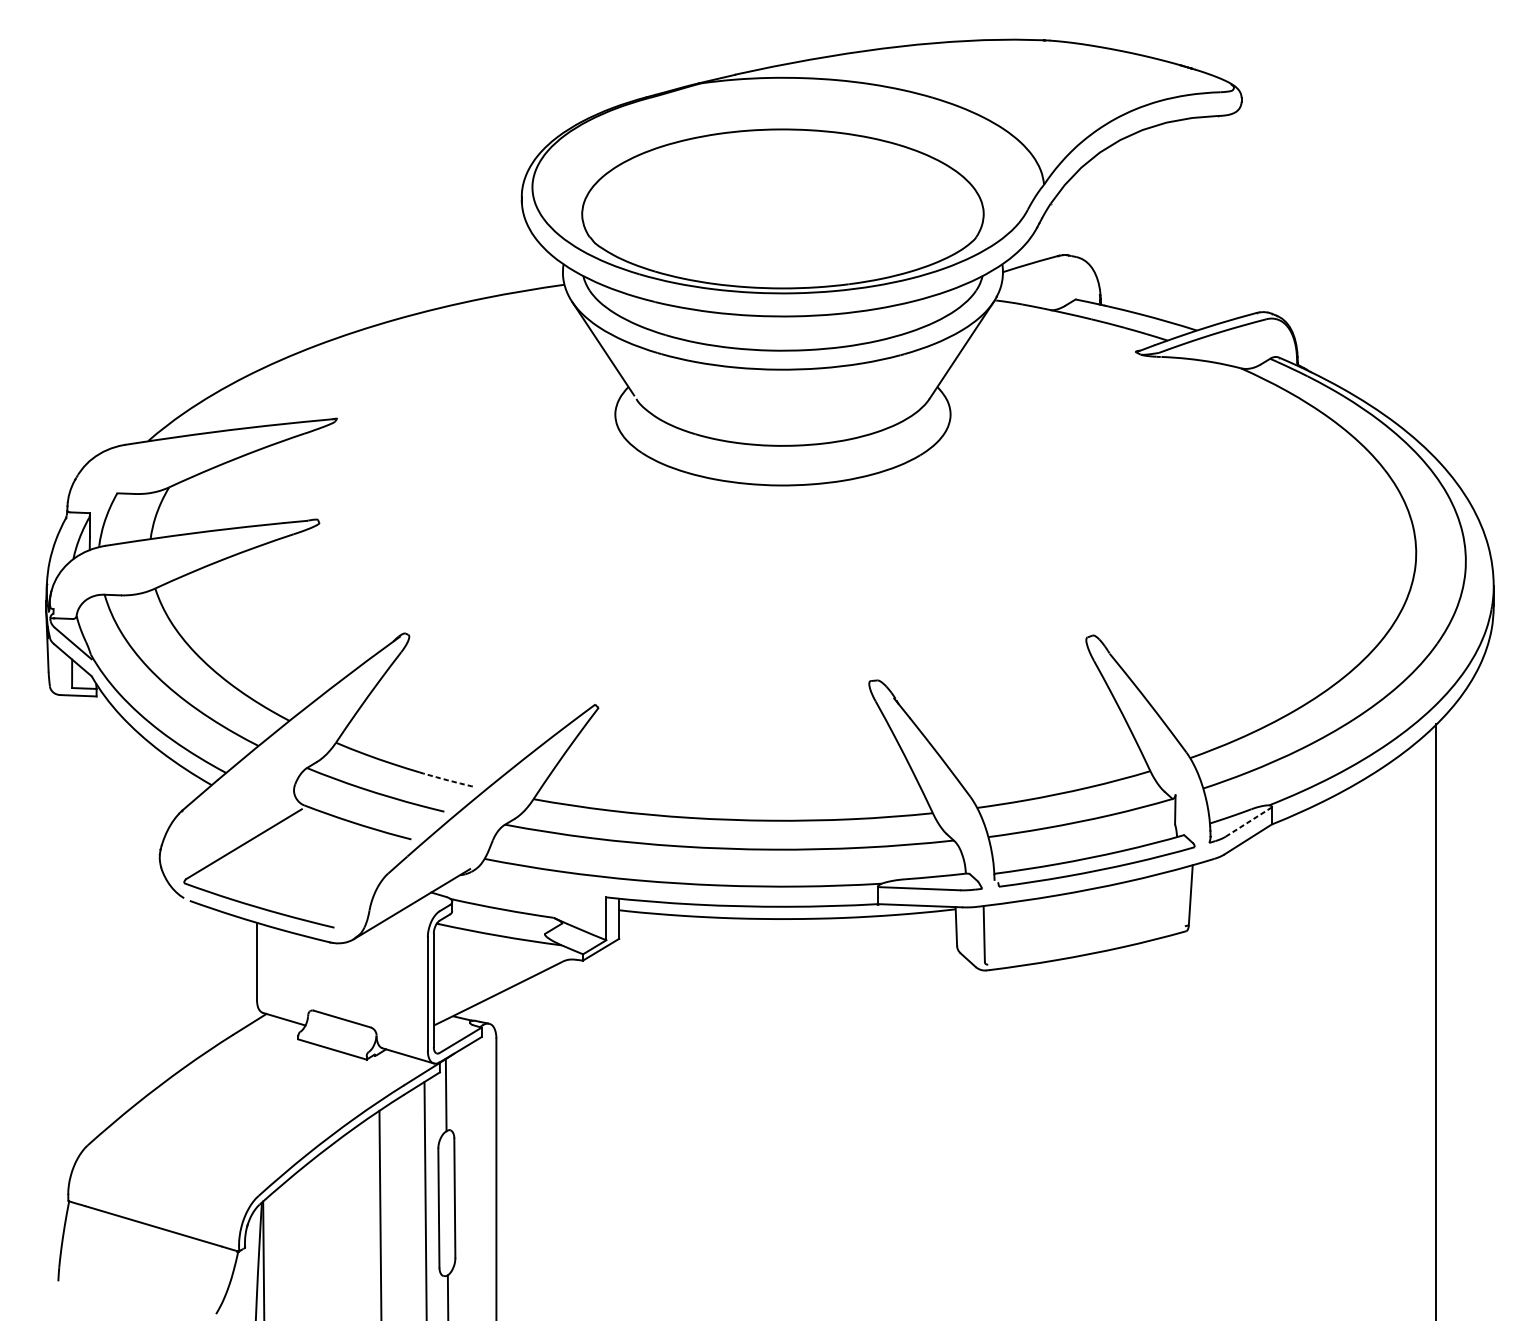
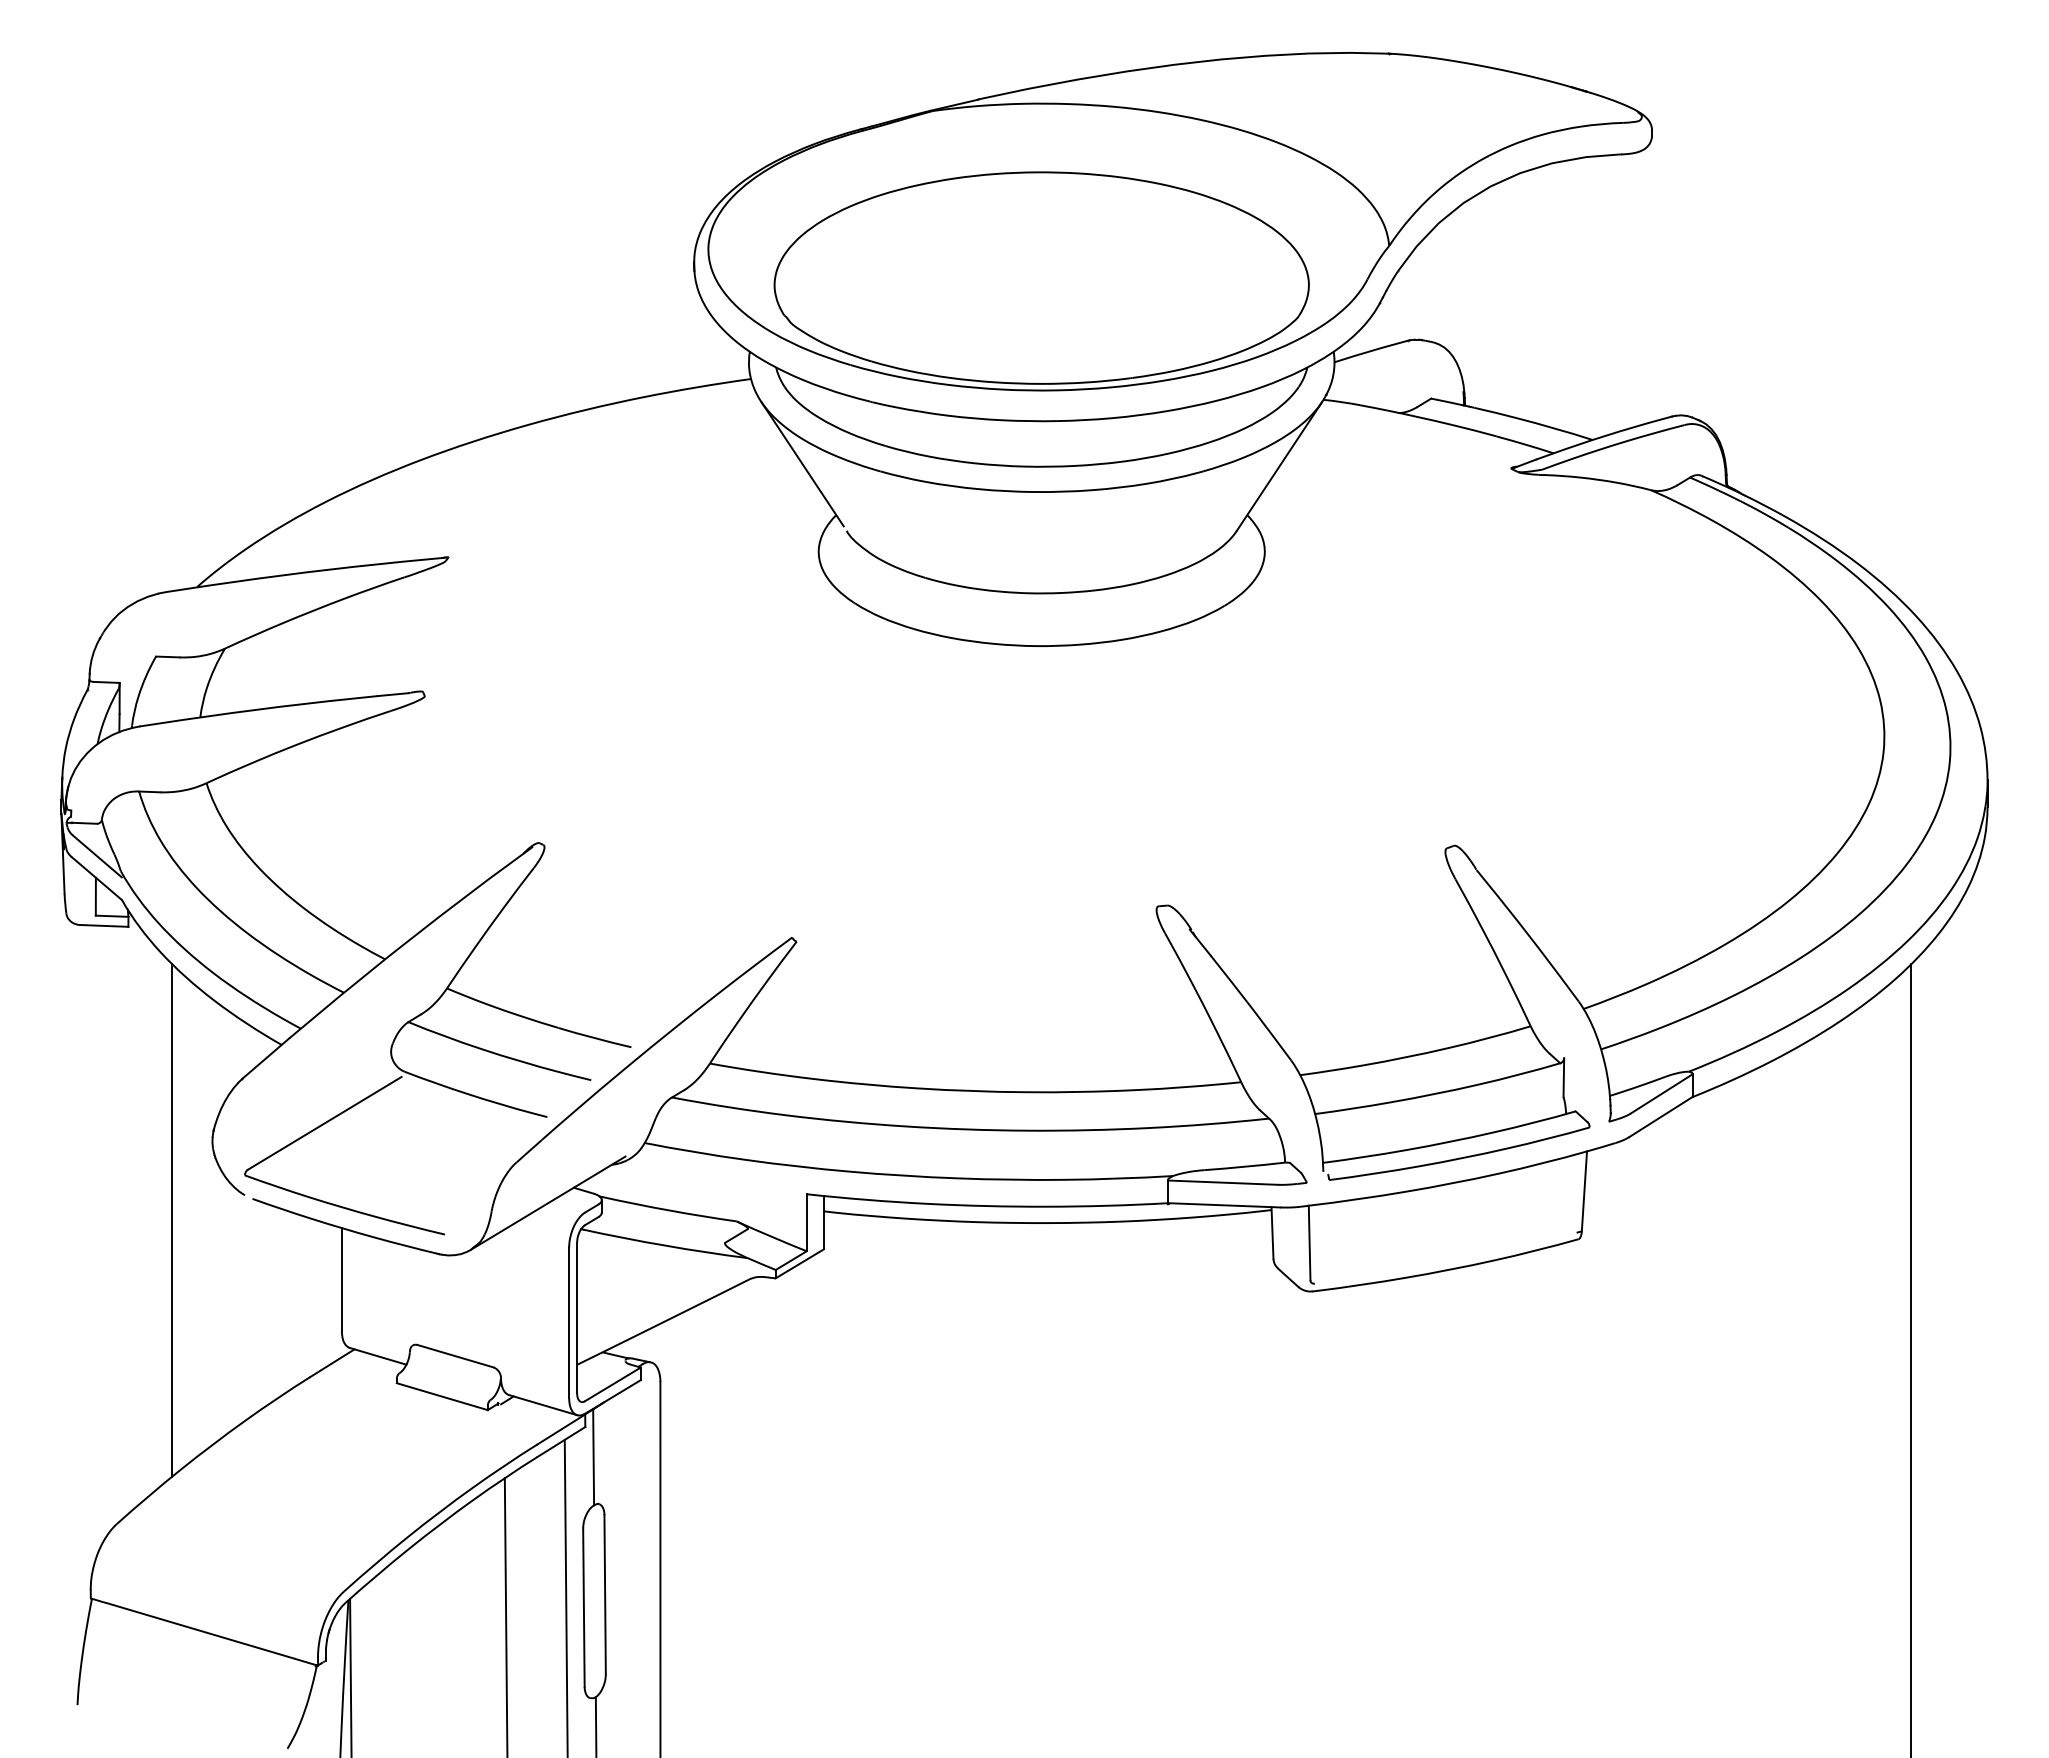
arc: (446, 780) -> (594, 1038), dashed -> solid
line: (1248, 821) -> (1661, 1093), dashed -> solid
line: (129, 916) -> (172, 1219), added

